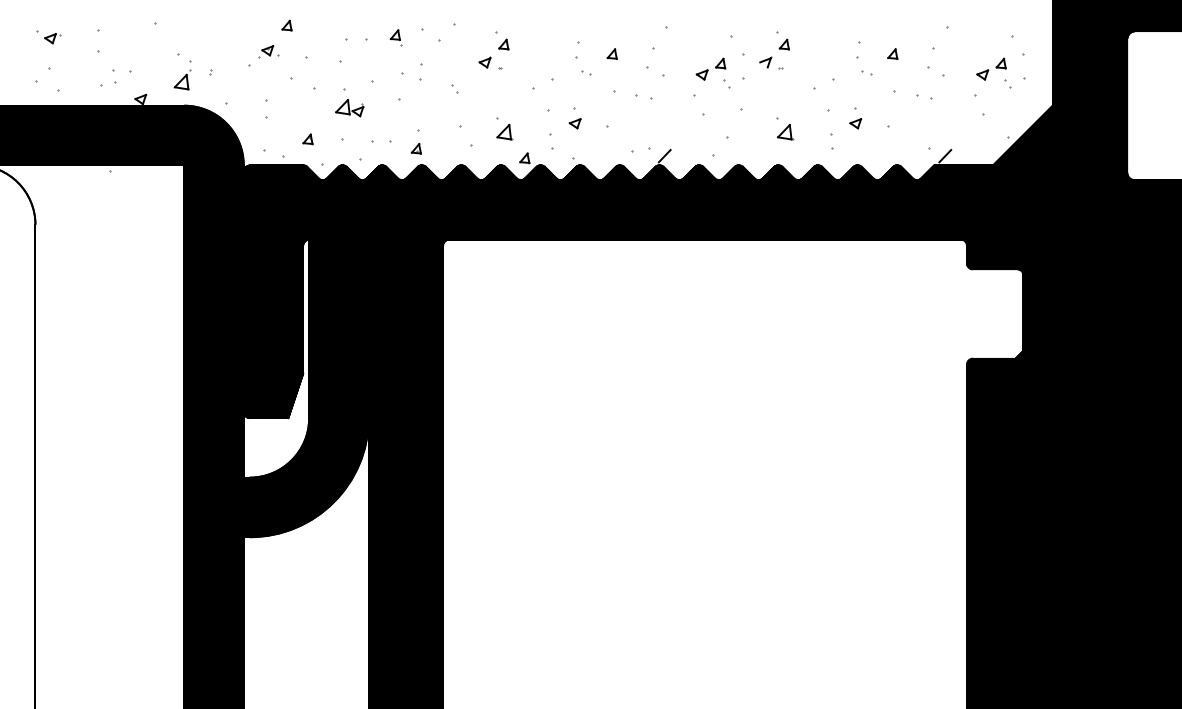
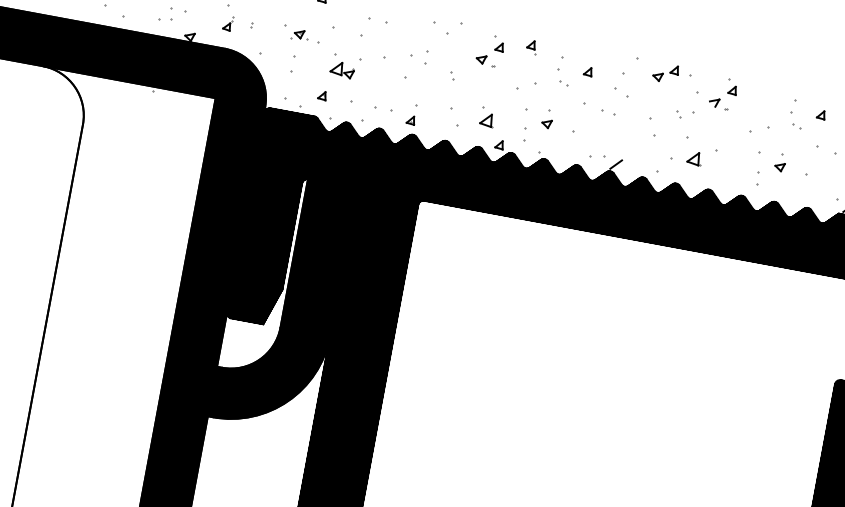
part: (395, 37) -> (531, 46), moved
part: (268, 51) -> (299, 34), moved
part: (710, 68) -> (665, 72), moved
part: (182, 75) -> (228, 23), size x0.6
part: (349, 108) -> (342, 70), moved
part: (785, 132) -> (694, 158), moved

